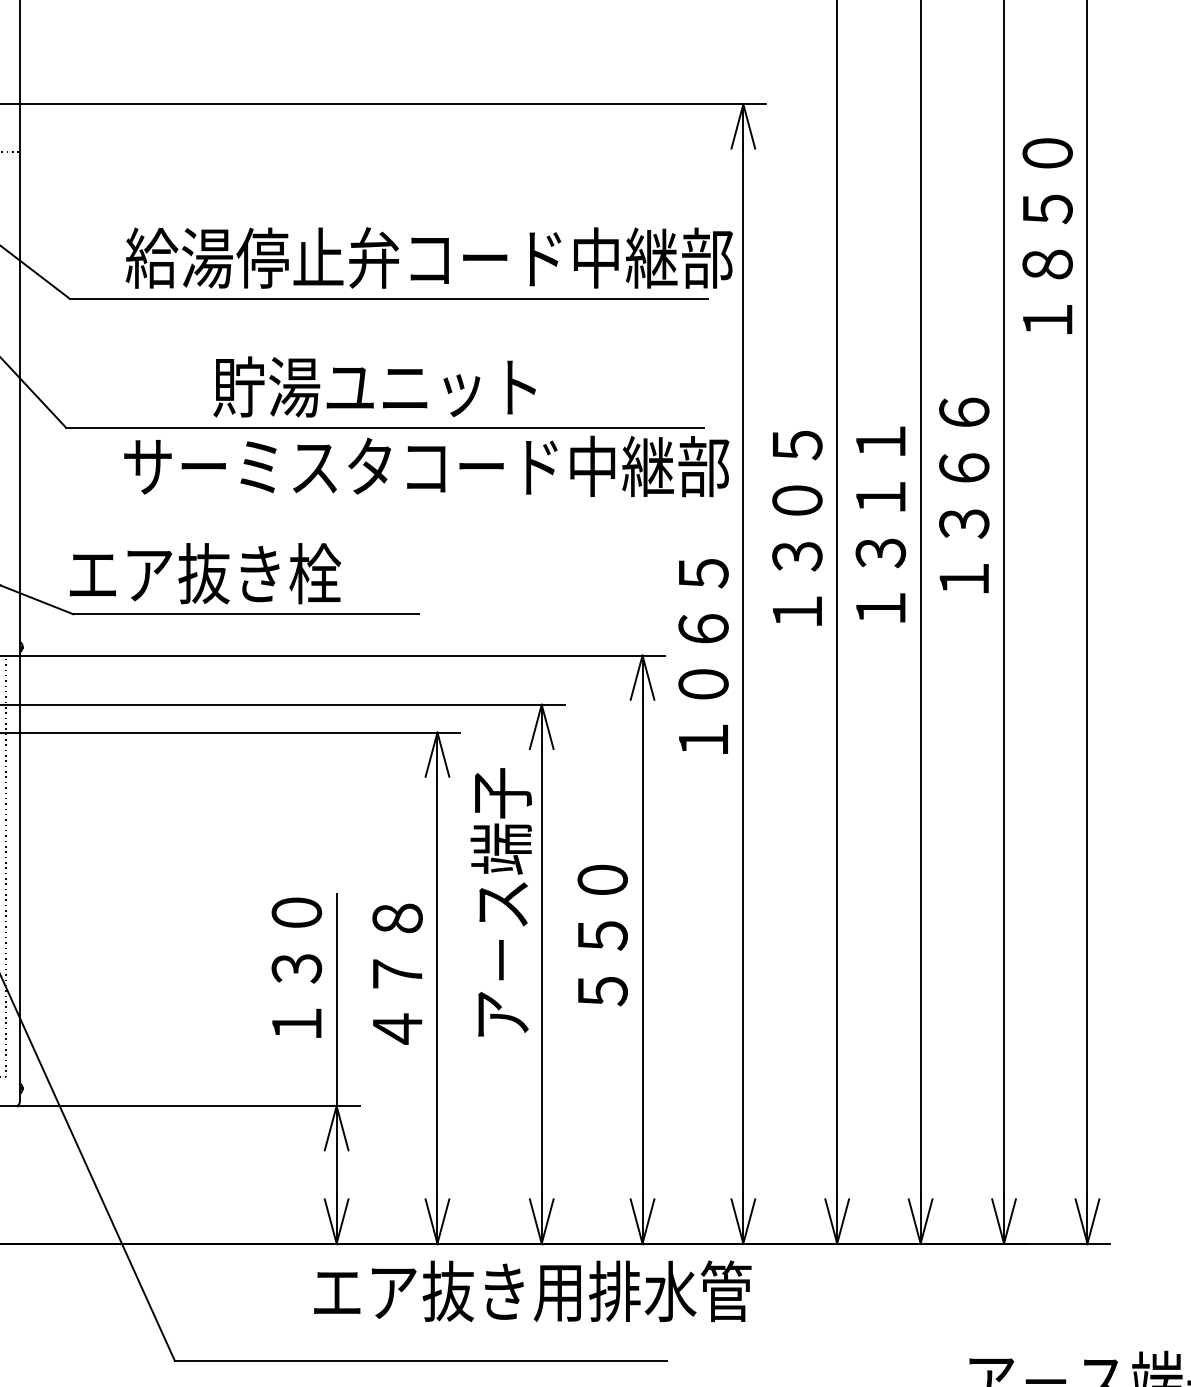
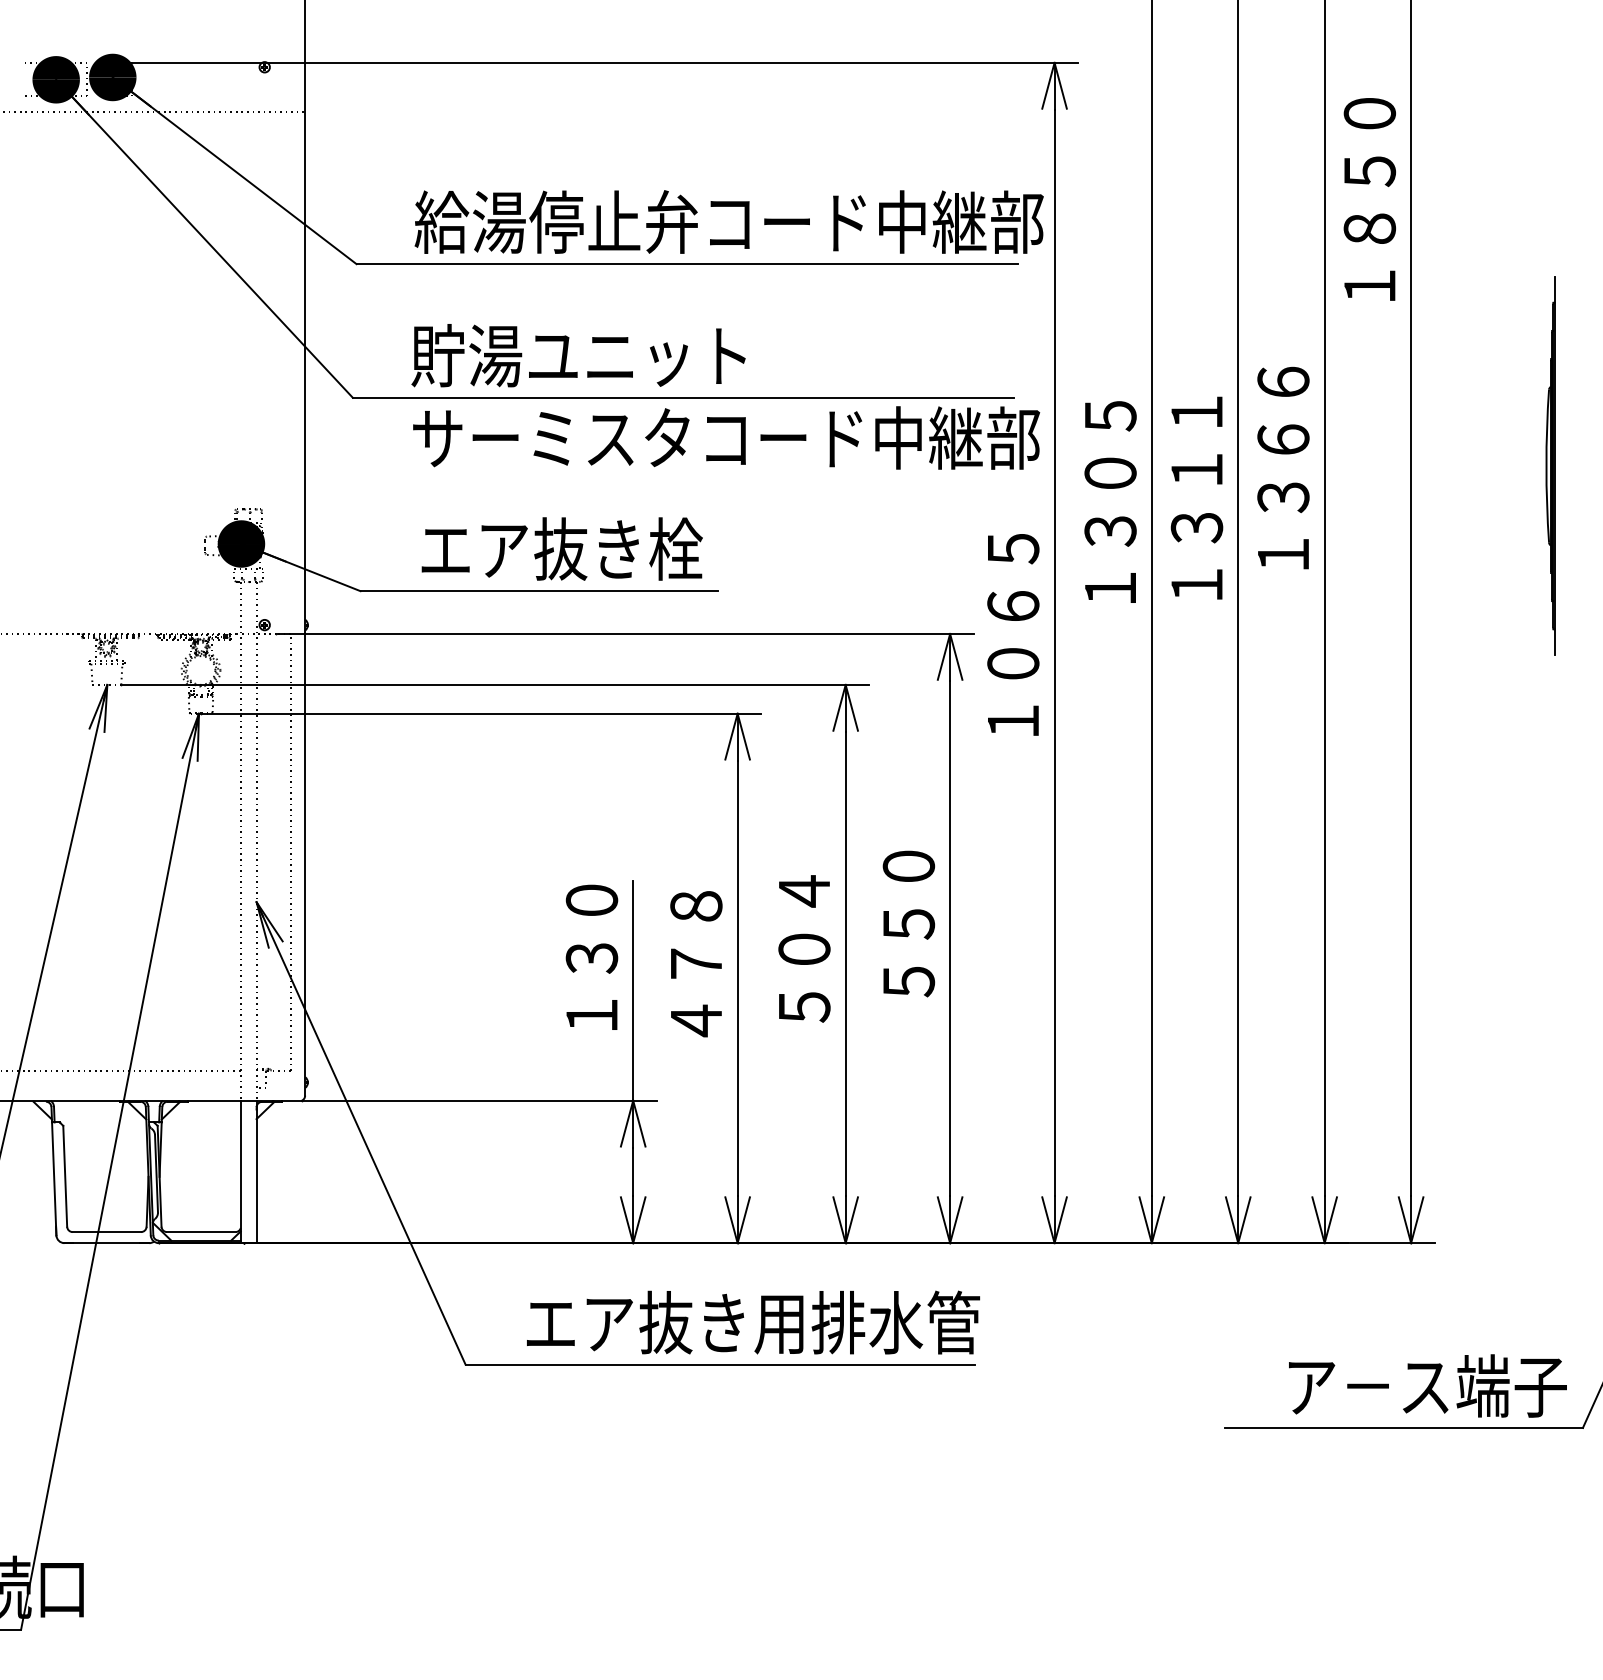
text: (374, 386) -> (578, 355), moved
text: (204, 573) -> (561, 548), moved
text: (501, 902) -> (803, 889), ア－ス端子 -> ５０４
text: (532, 1291) -> (753, 1322), moved

